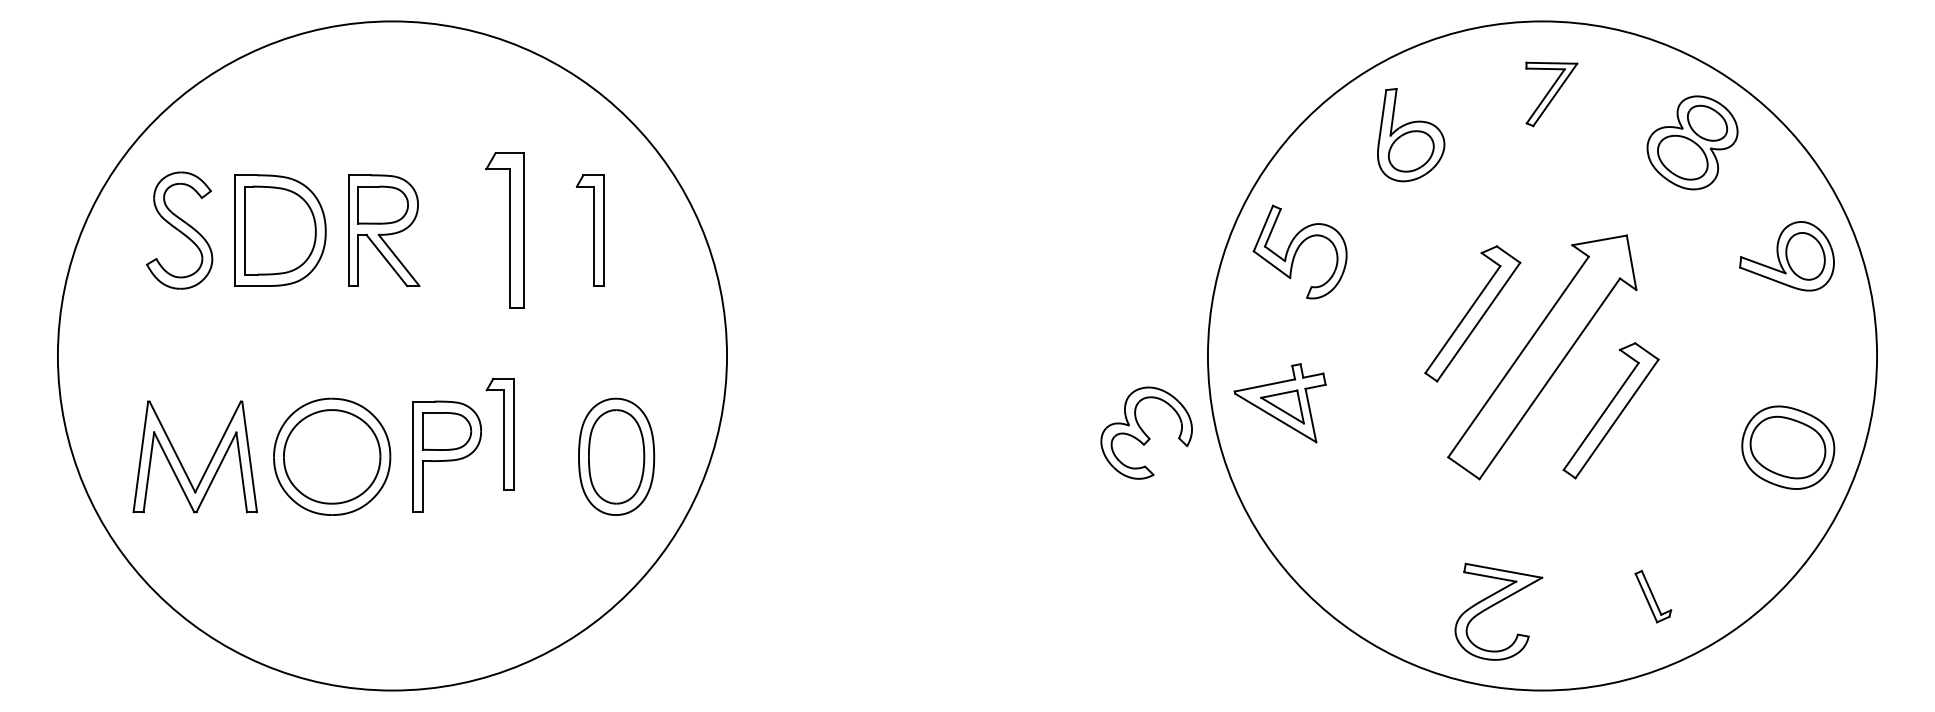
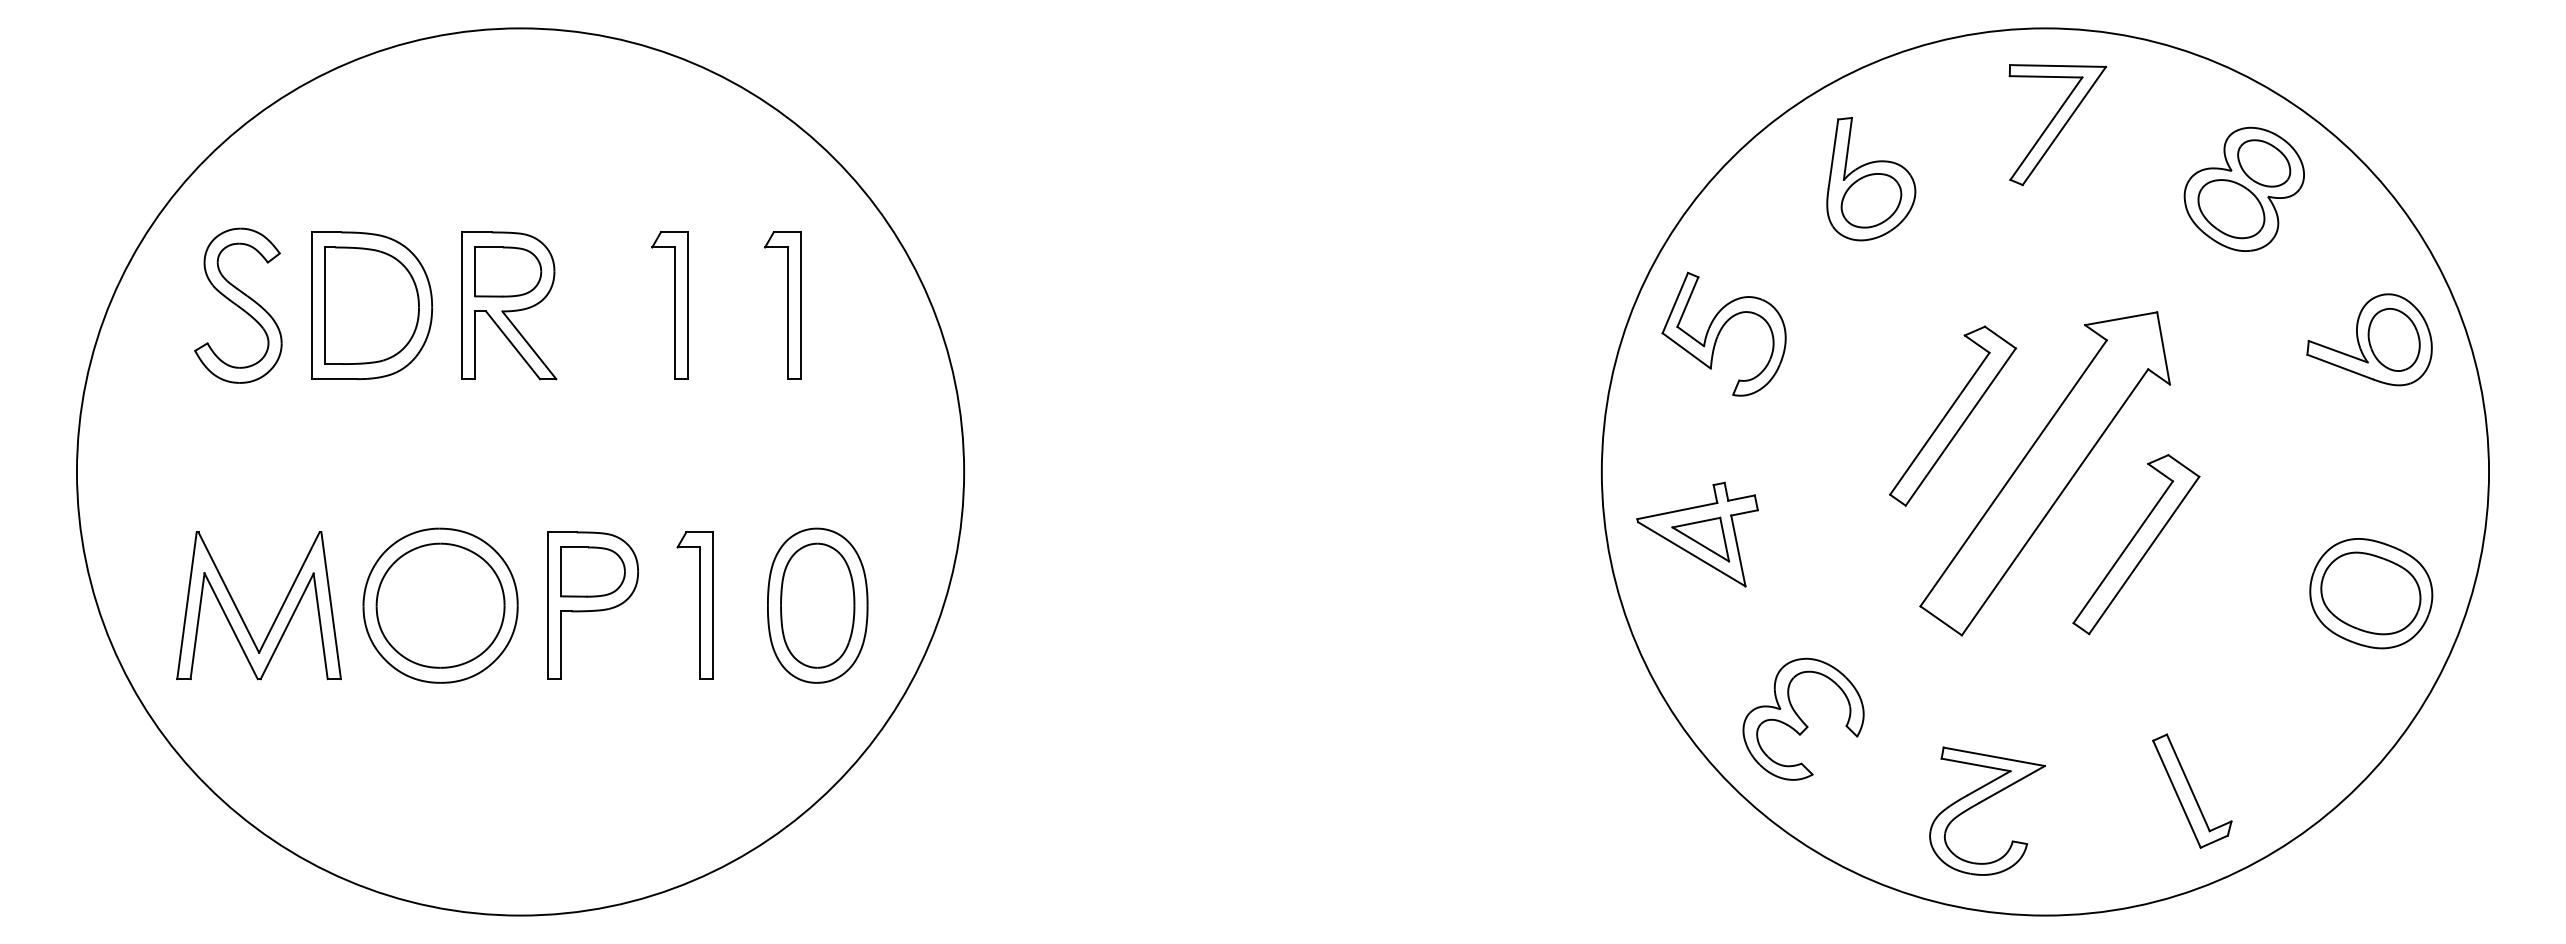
part: (1551, 94) -> (2057, 125), size x1.43
part: (504, 230) -> (669, 305), size x0.71
part: (1146, 432) -> (1803, 718), moved
part: (499, 434) -> (694, 605), moved
part: (1653, 596) -> (2192, 790), size x1.67

